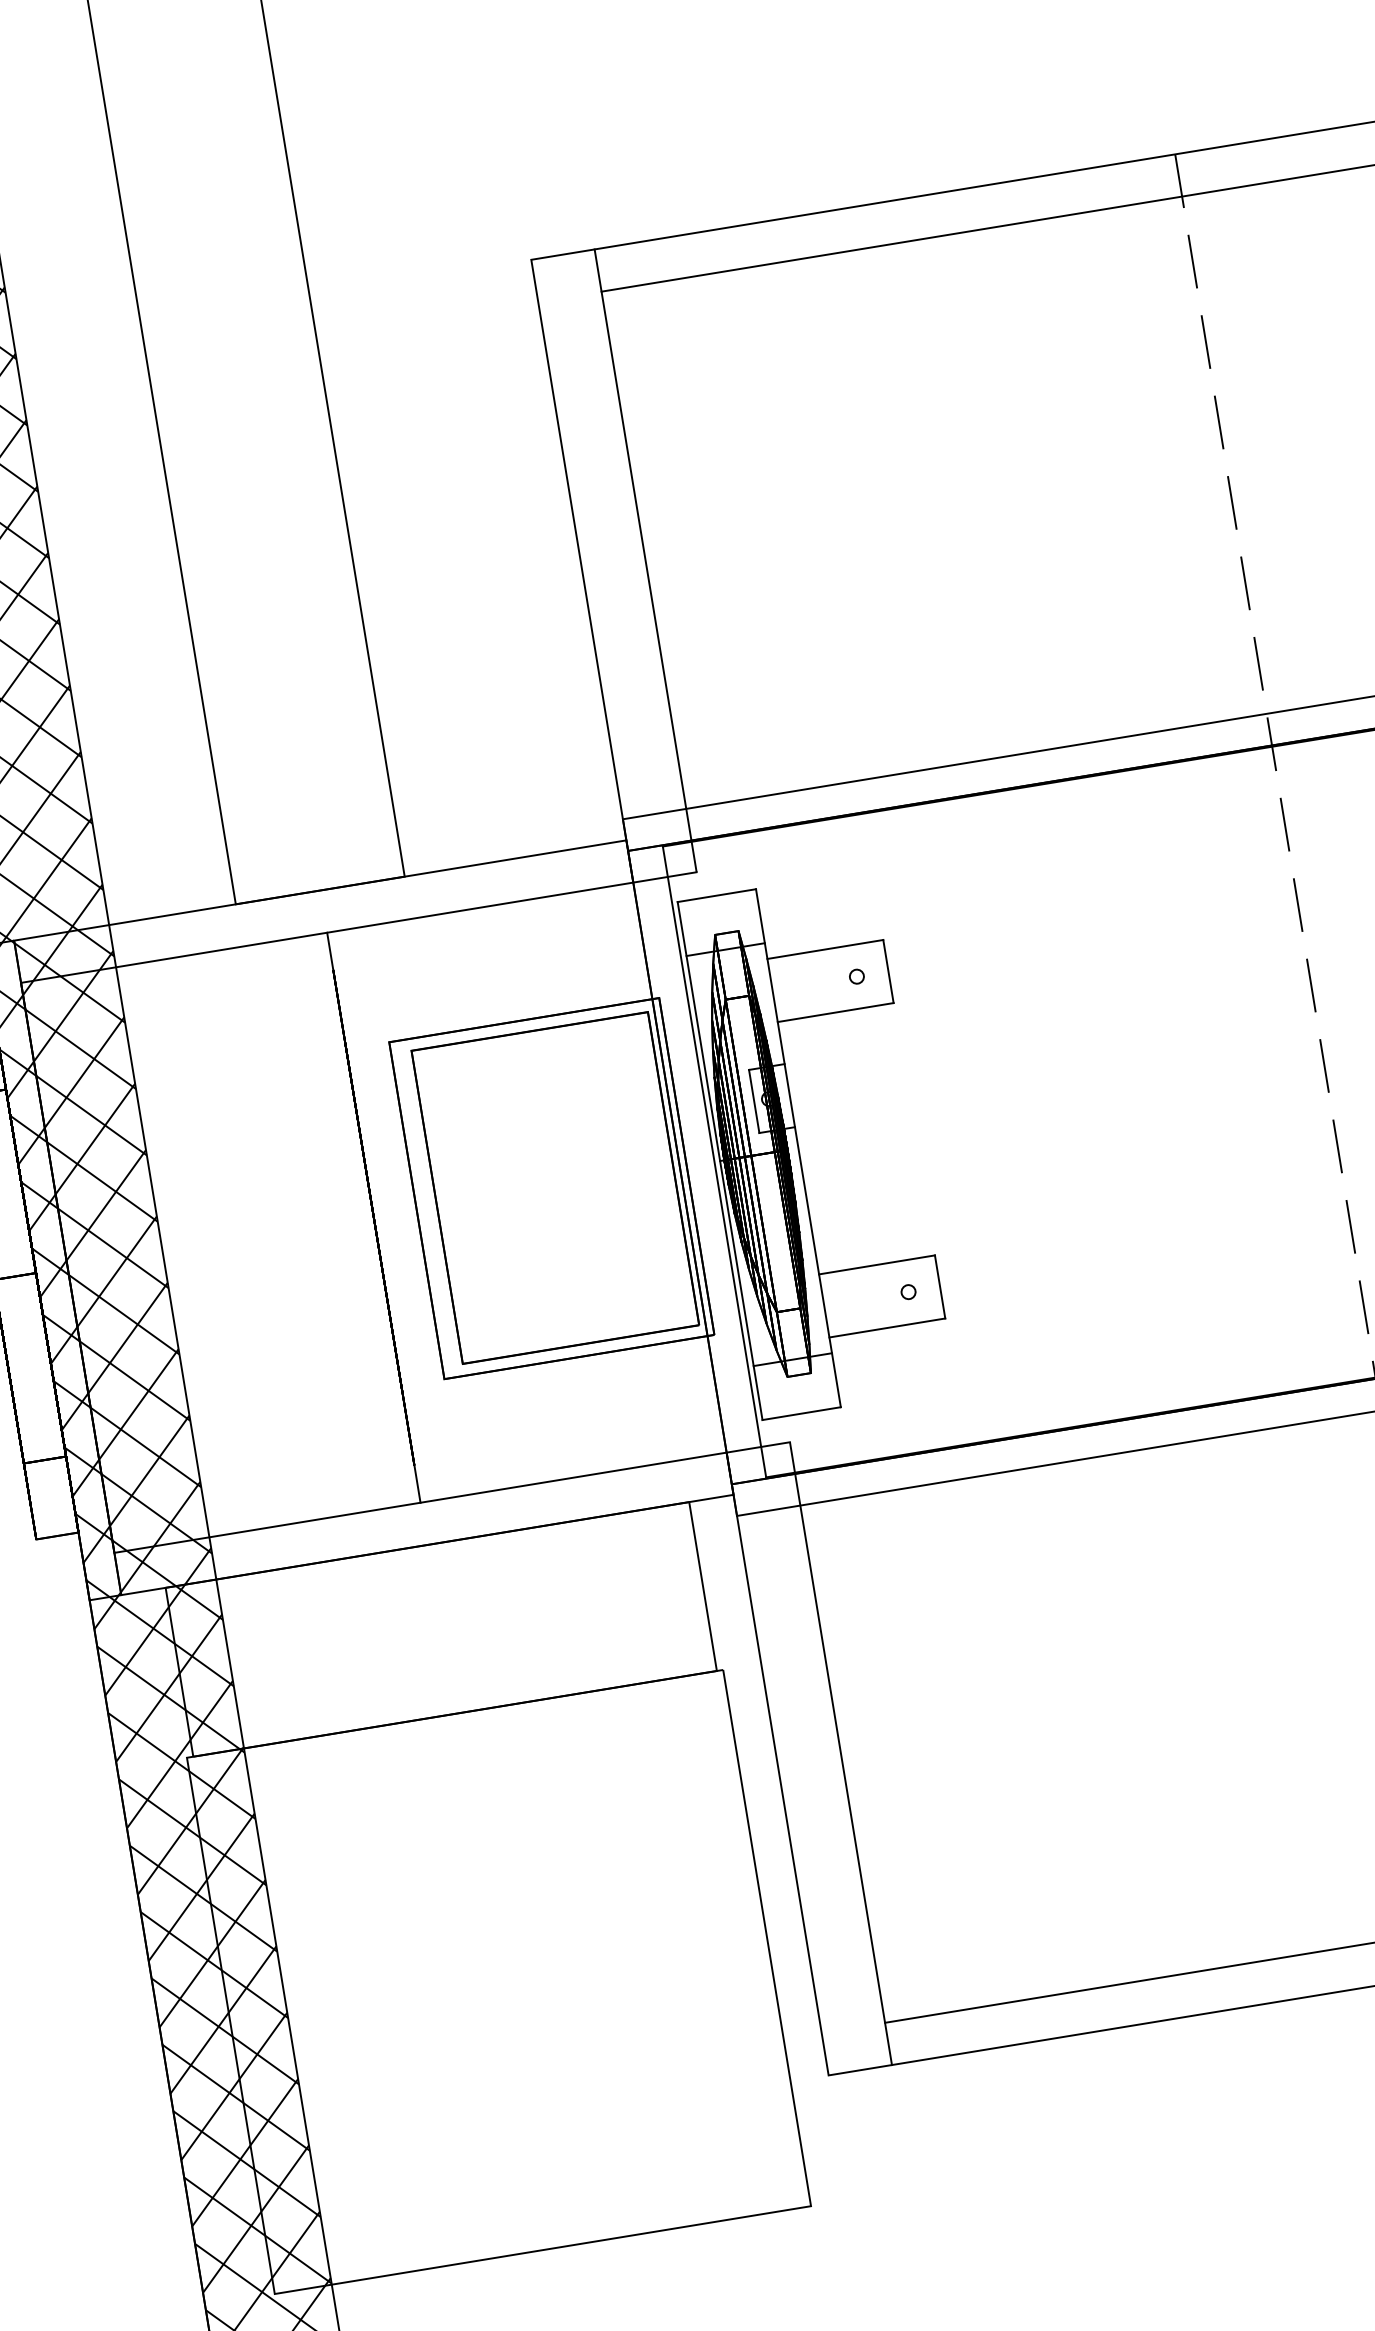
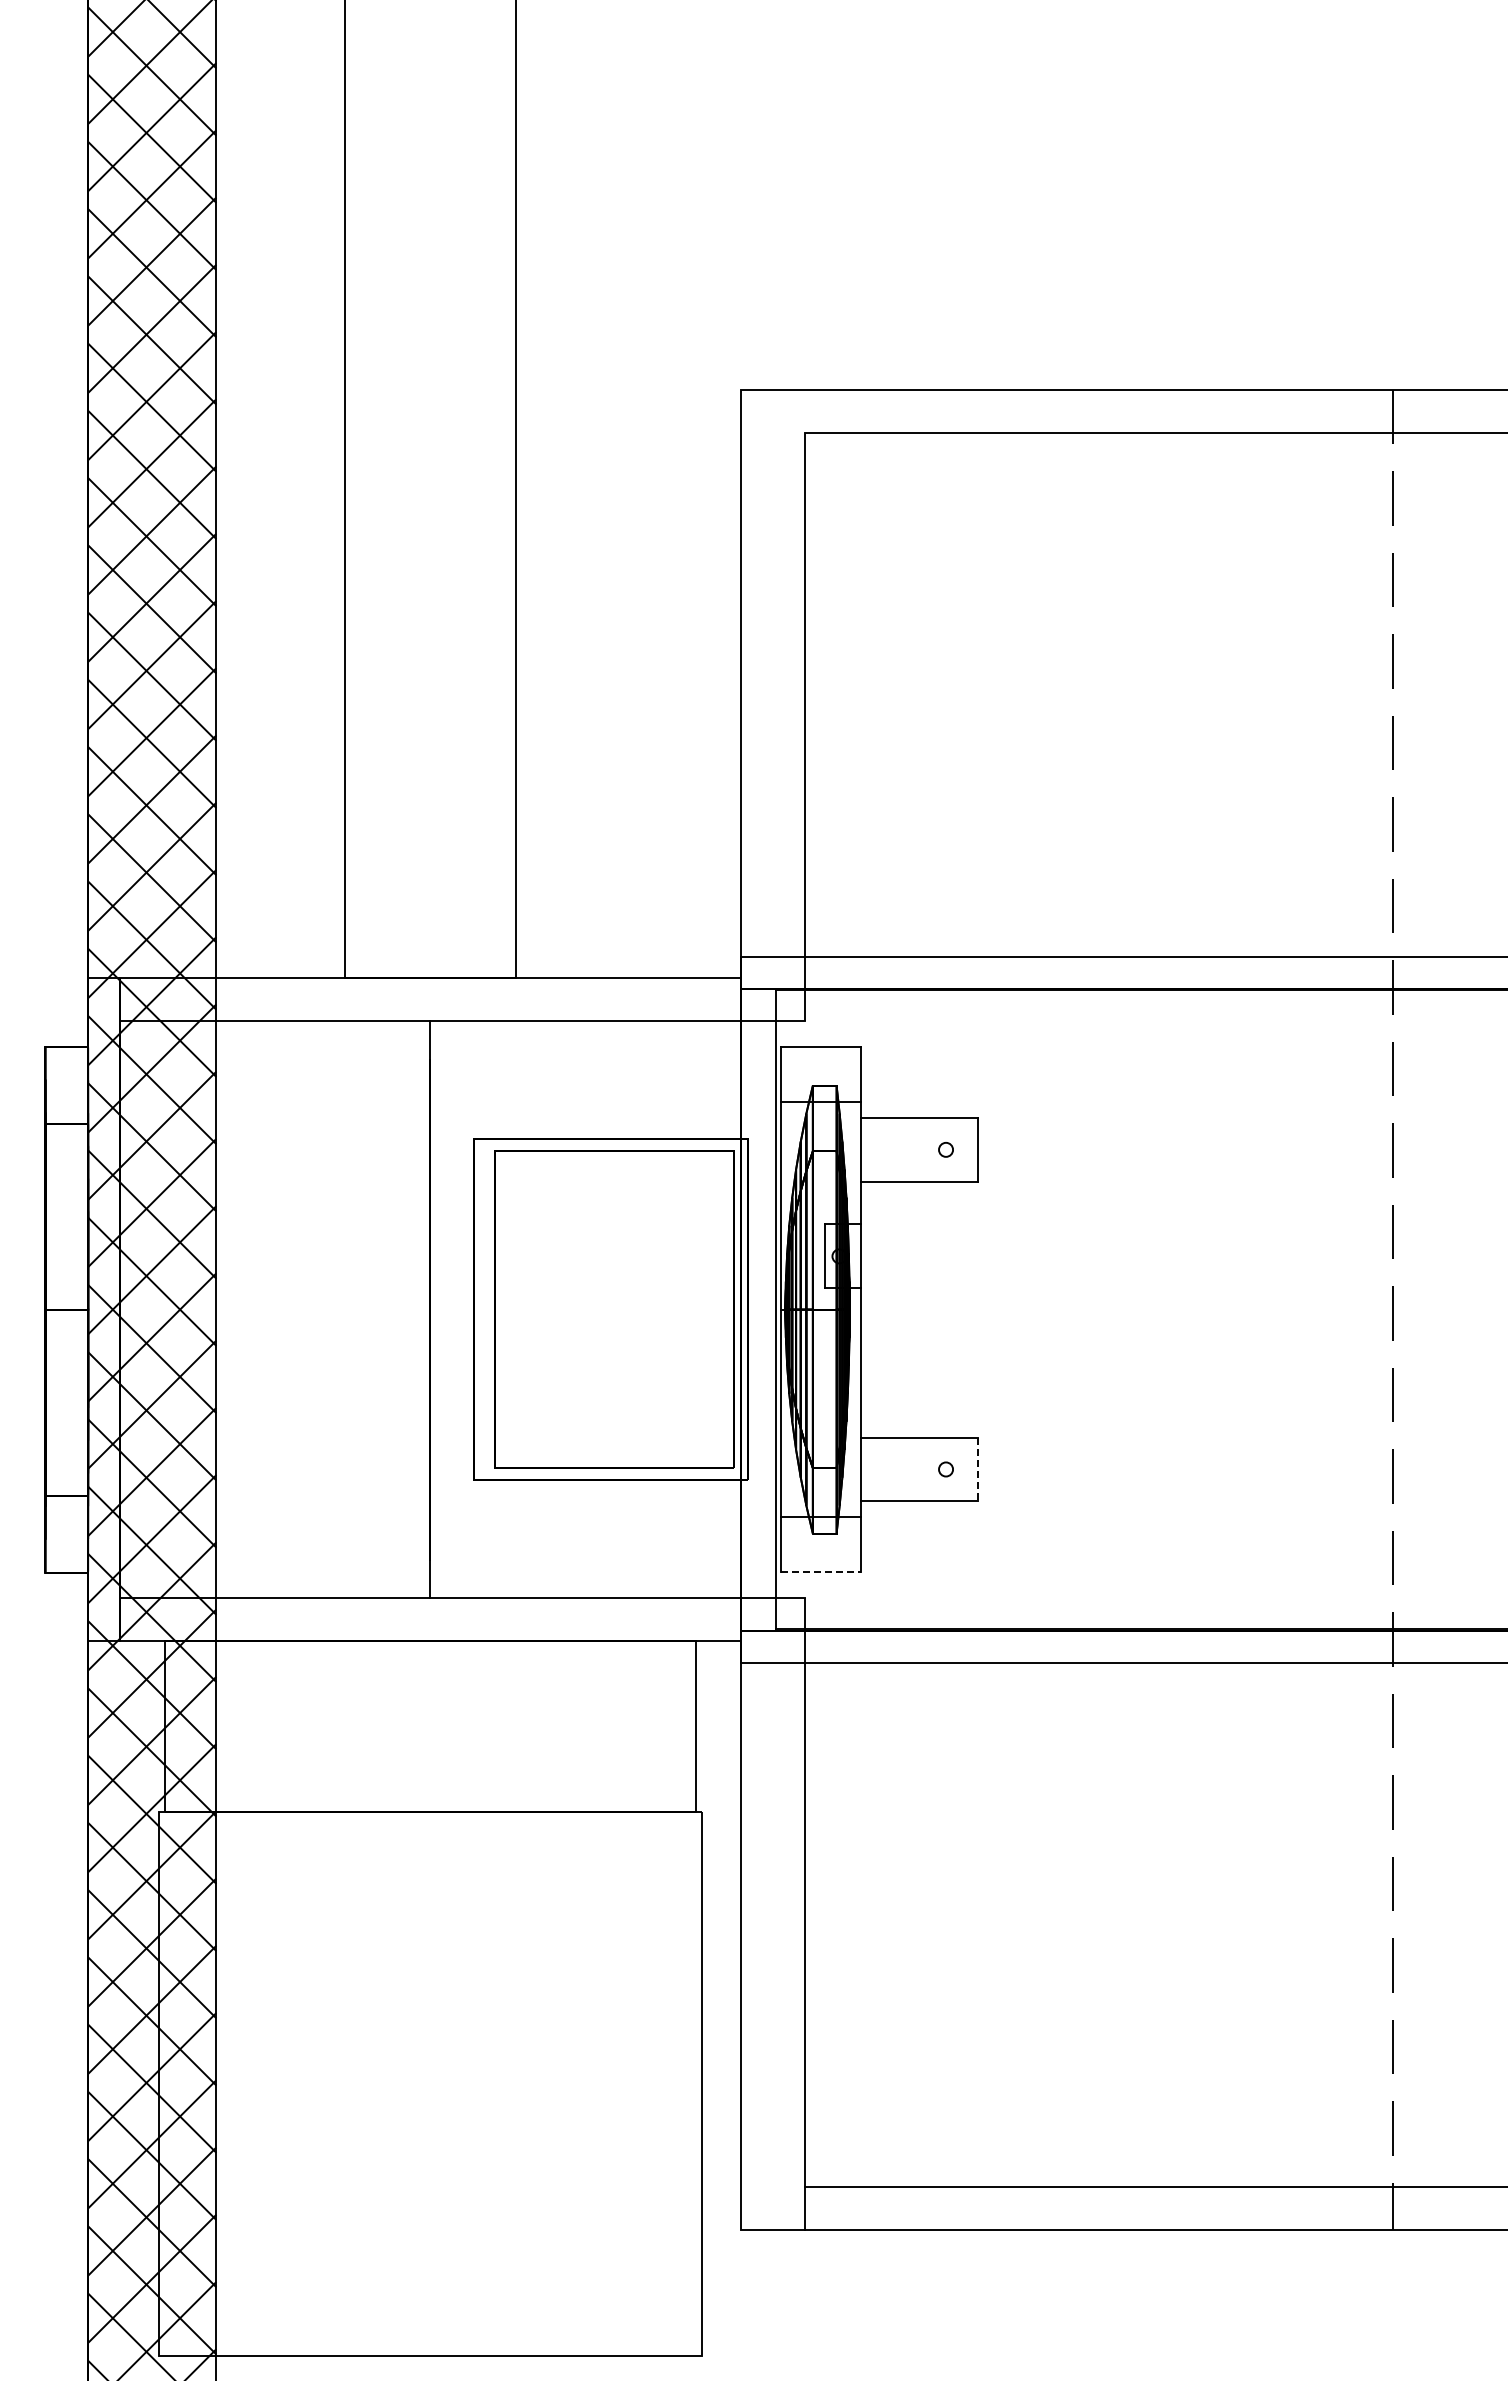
line: (597, 269) -> (804, 410), removed
line: (940, 1286) -> (978, 1469), solid -> dashed
line: (801, 1414) -> (820, 1572), solid -> dashed

